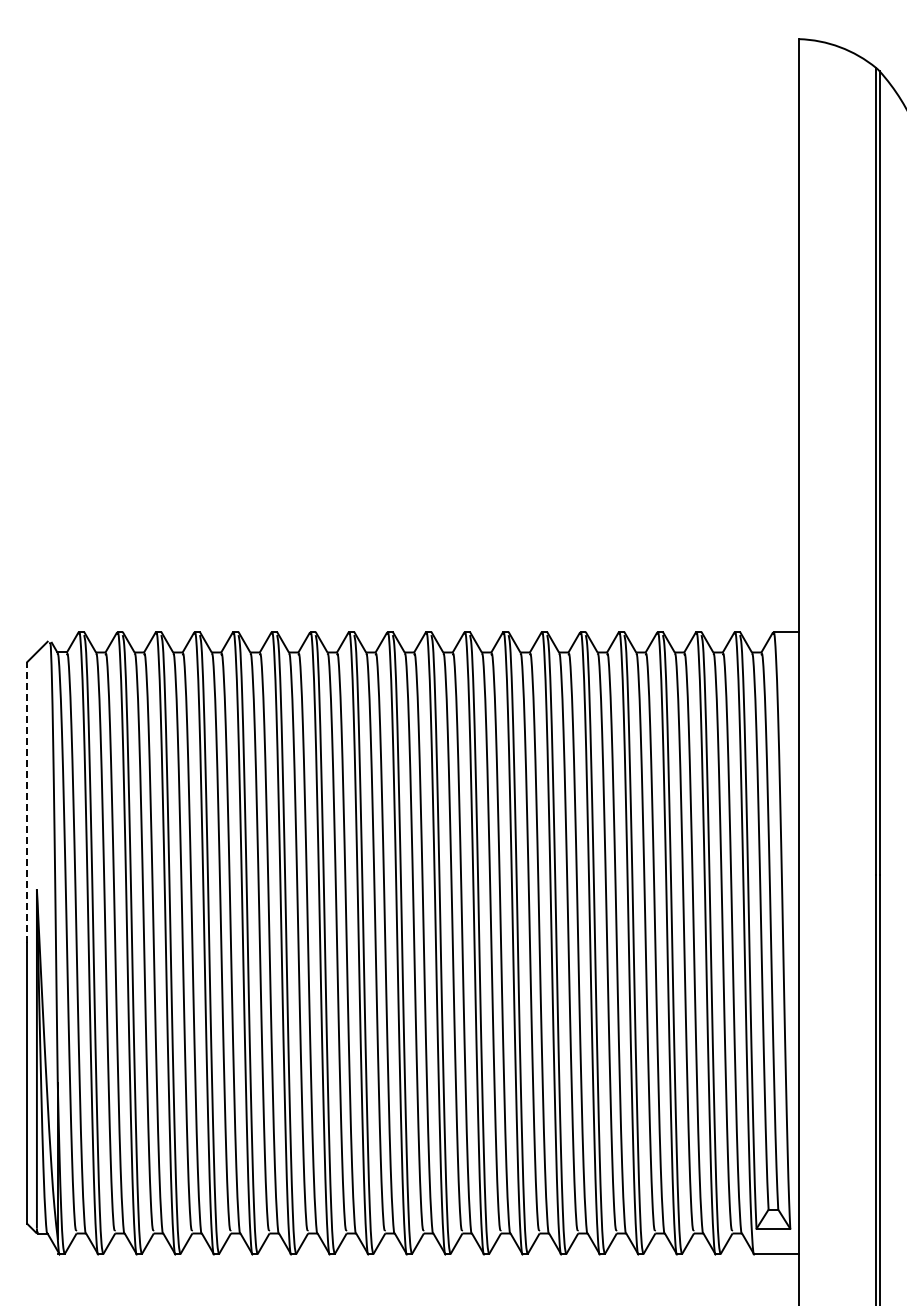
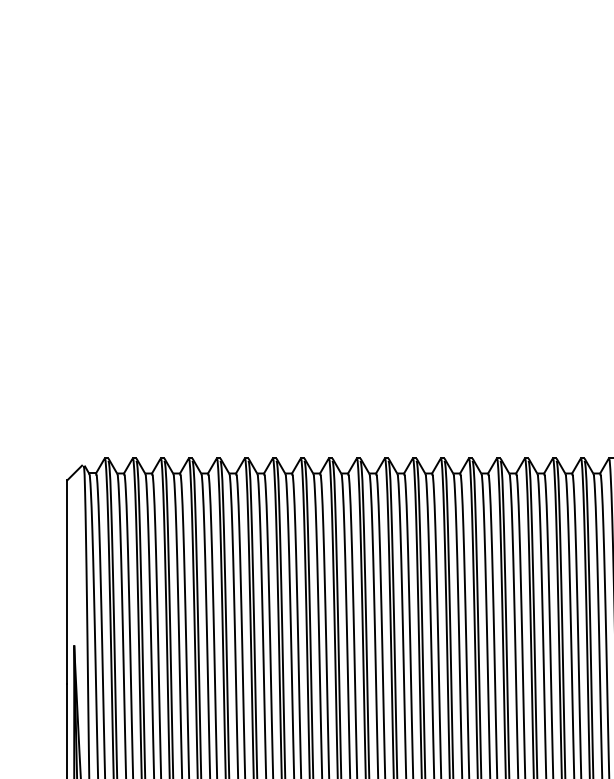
line: (27, 802) -> (67, 582), dashed -> solid

